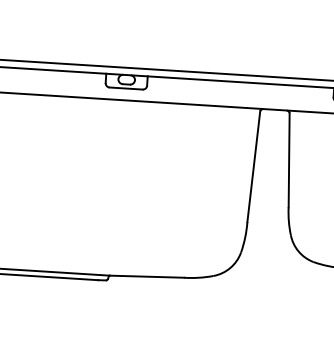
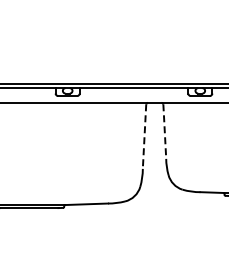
line: (288, 161) -> (164, 132), solid -> dashed
line: (253, 168) -> (144, 137), solid -> dashed

